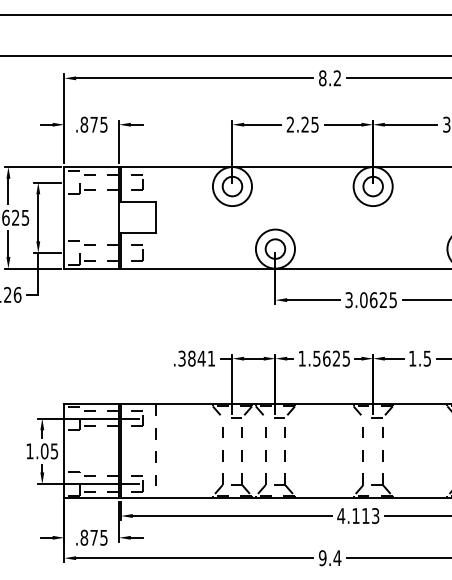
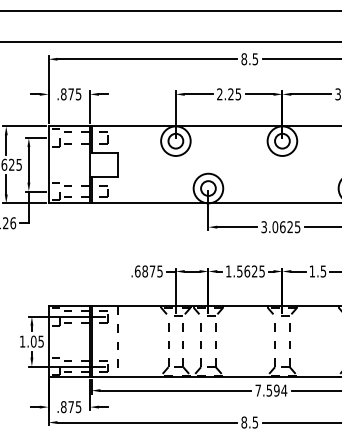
text: (337, 78) -> (255, 59), 8.2 -> 8.5
text: (196, 358) -> (148, 271), .3841 -> .6875
text: (358, 515) -> (271, 390), 4.113 -> 7.594
text: (329, 558) -> (249, 422), 9.4 -> 8.5

